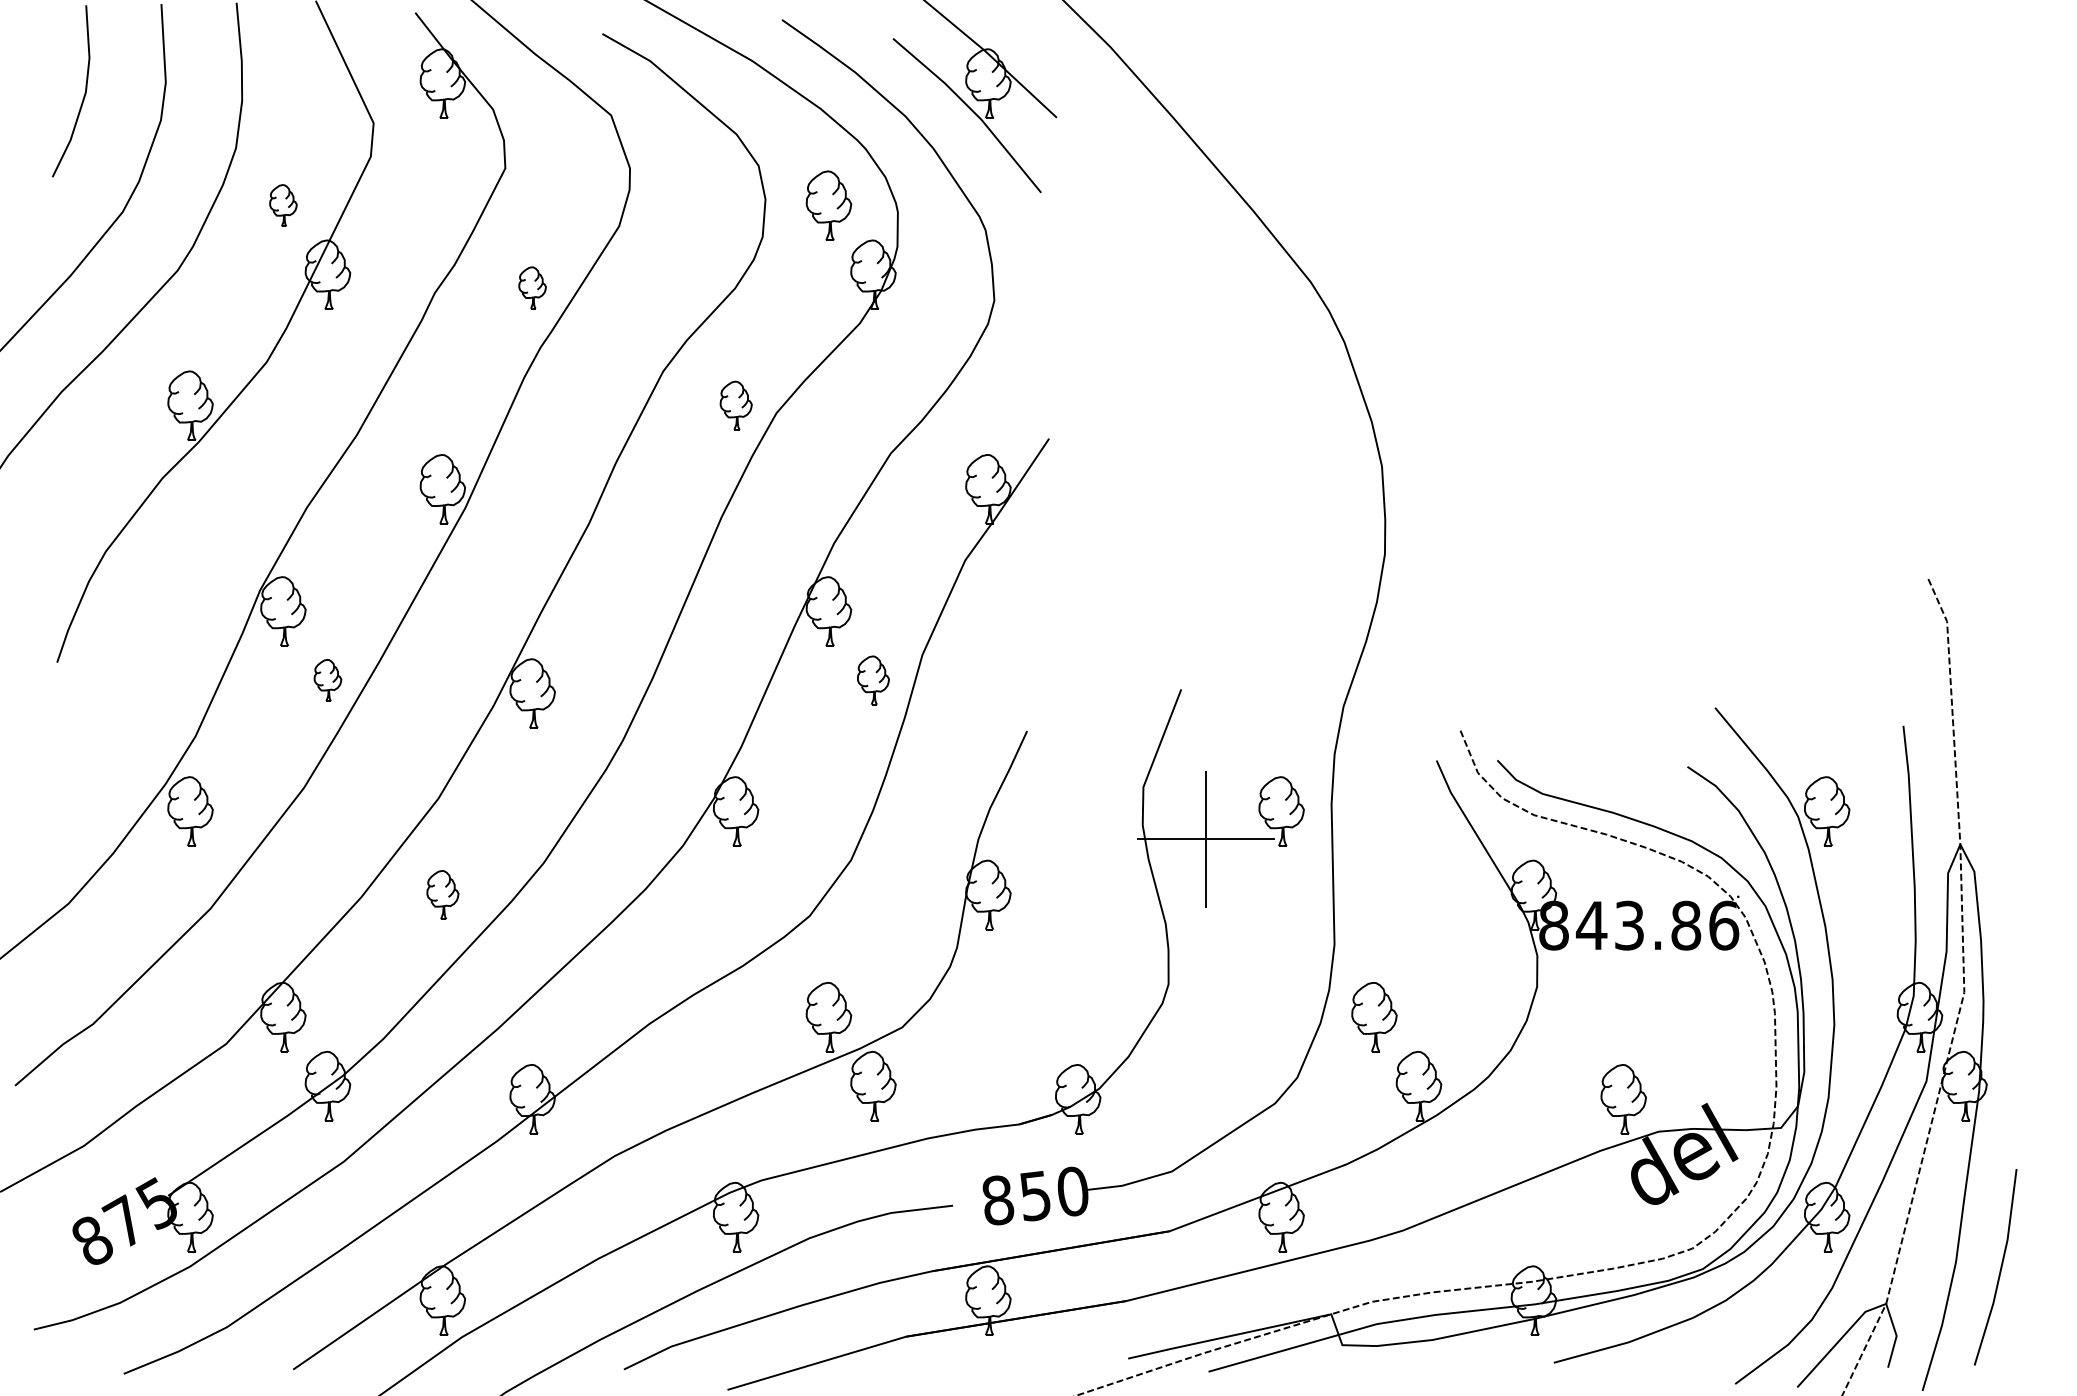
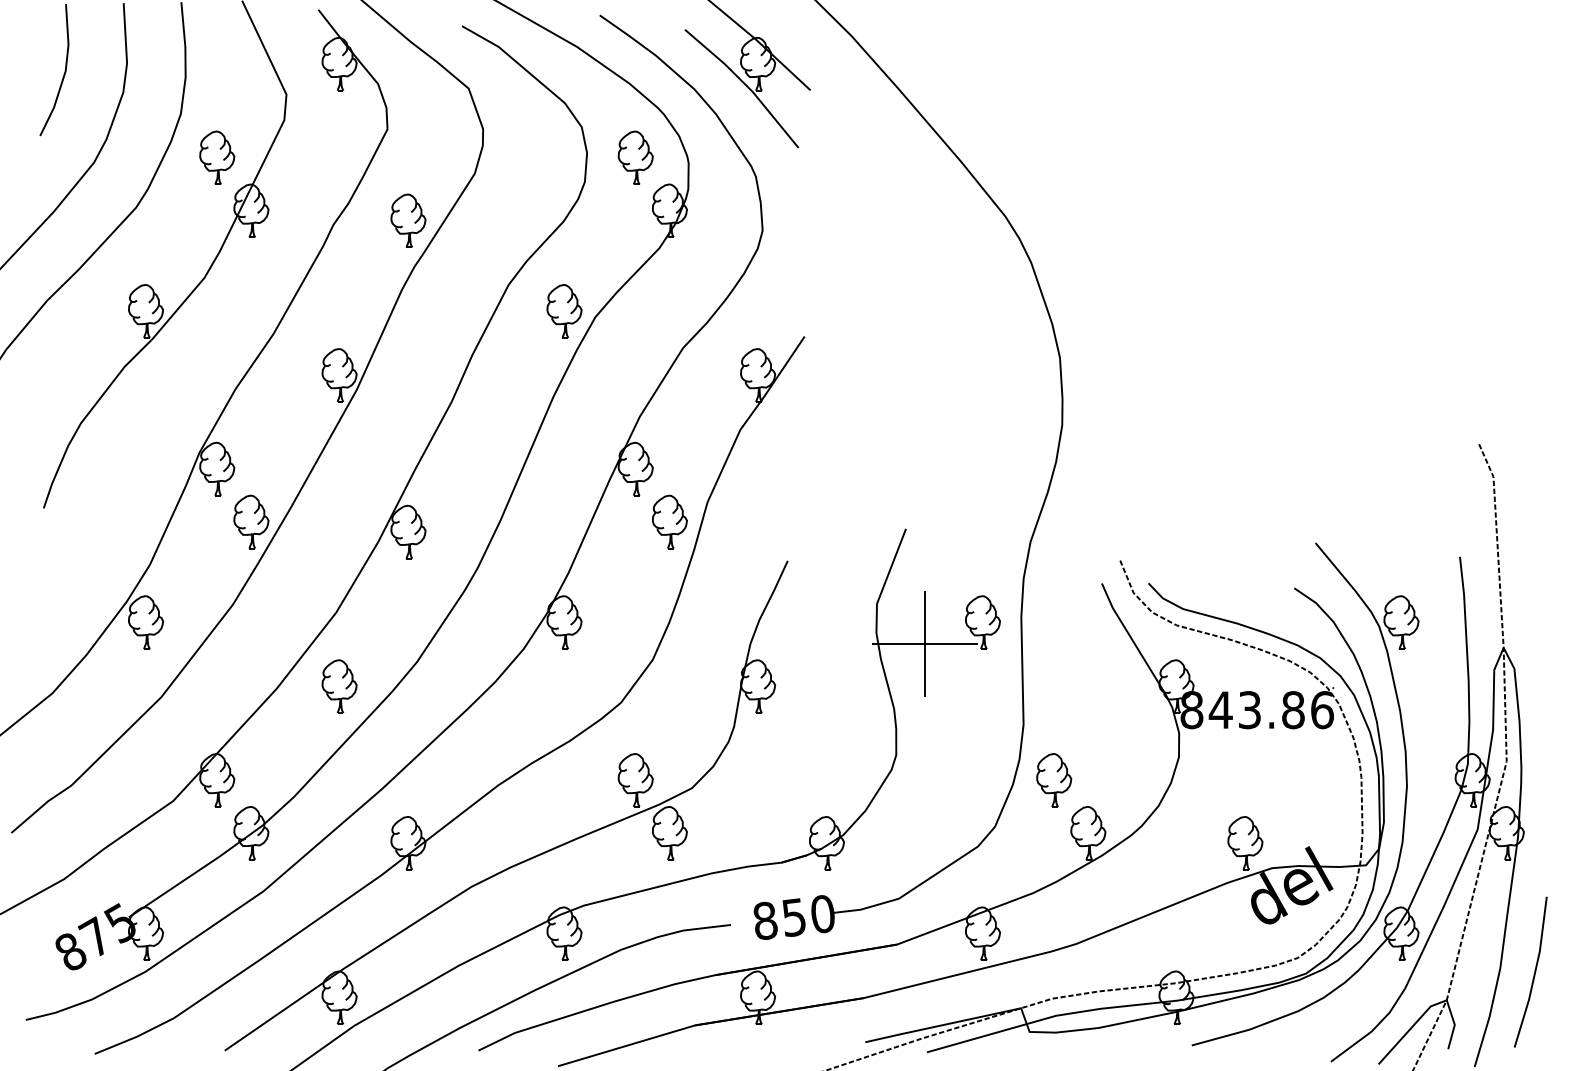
part: (283, 205) -> (217, 157), size x1.67
part: (532, 287) -> (408, 220), size x1.67
part: (736, 405) -> (564, 311), size x1.43
part: (327, 680) -> (251, 522), size x1.67
part: (873, 680) -> (669, 522), size x1.43
part: (442, 894) -> (339, 686), size x1.43

